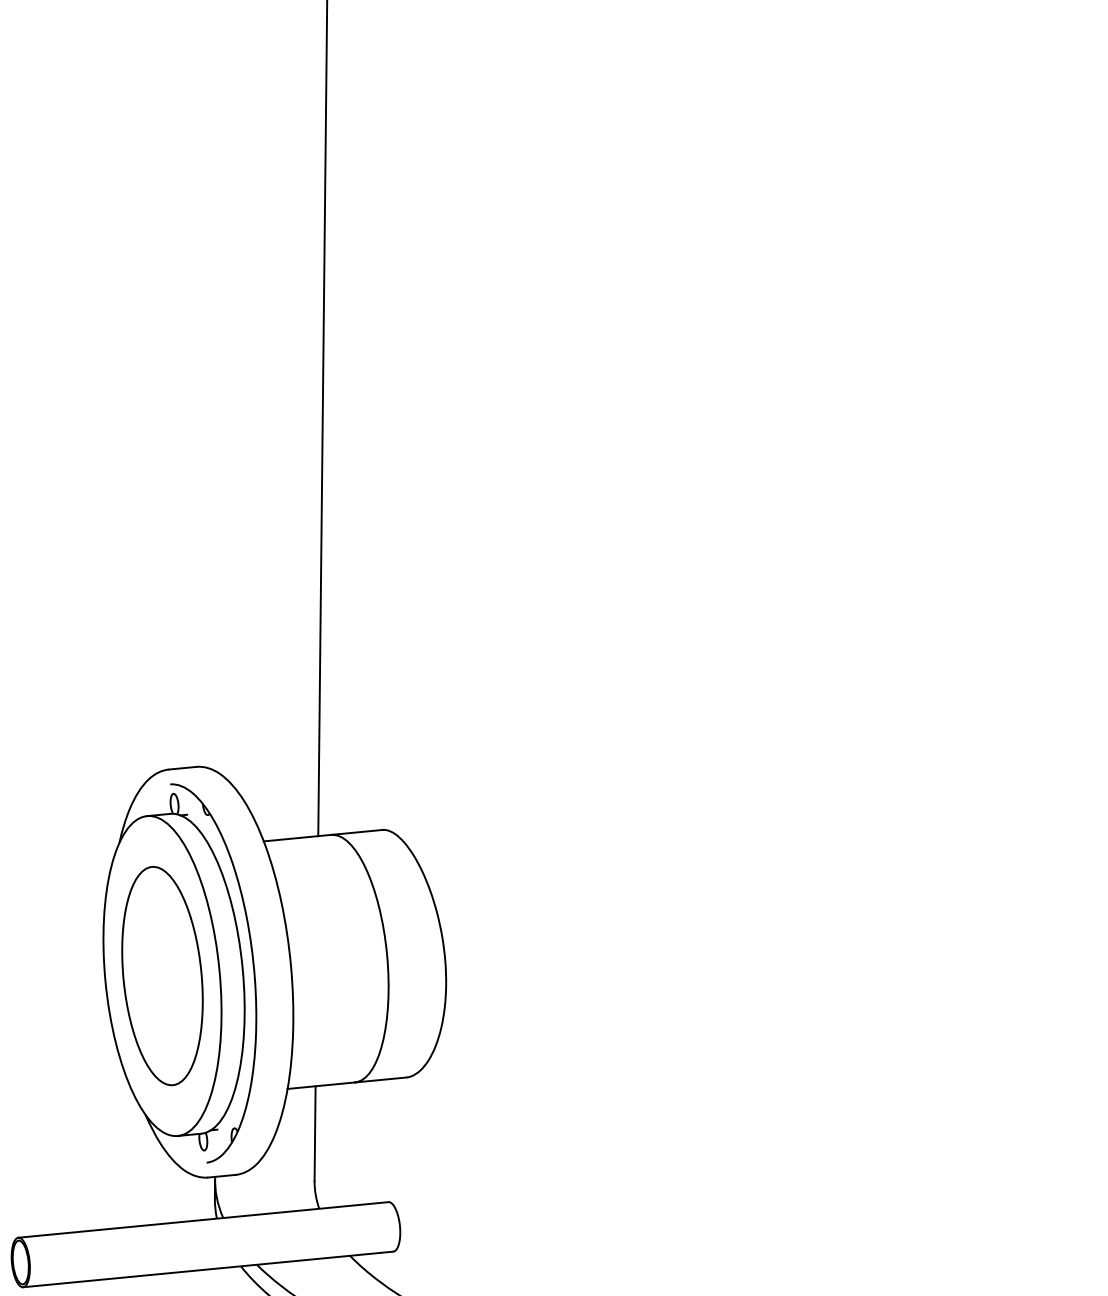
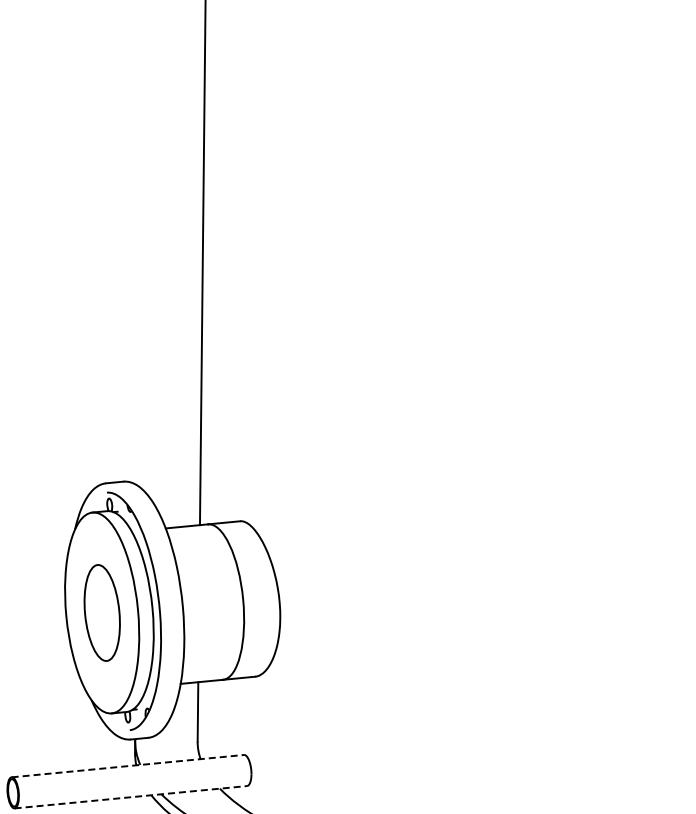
part: (163, 975) -> (102, 612), size x0.7
line: (202, 1220) -> (127, 766), solid -> dashed
line: (207, 1269) -> (130, 797), solid -> dashed

